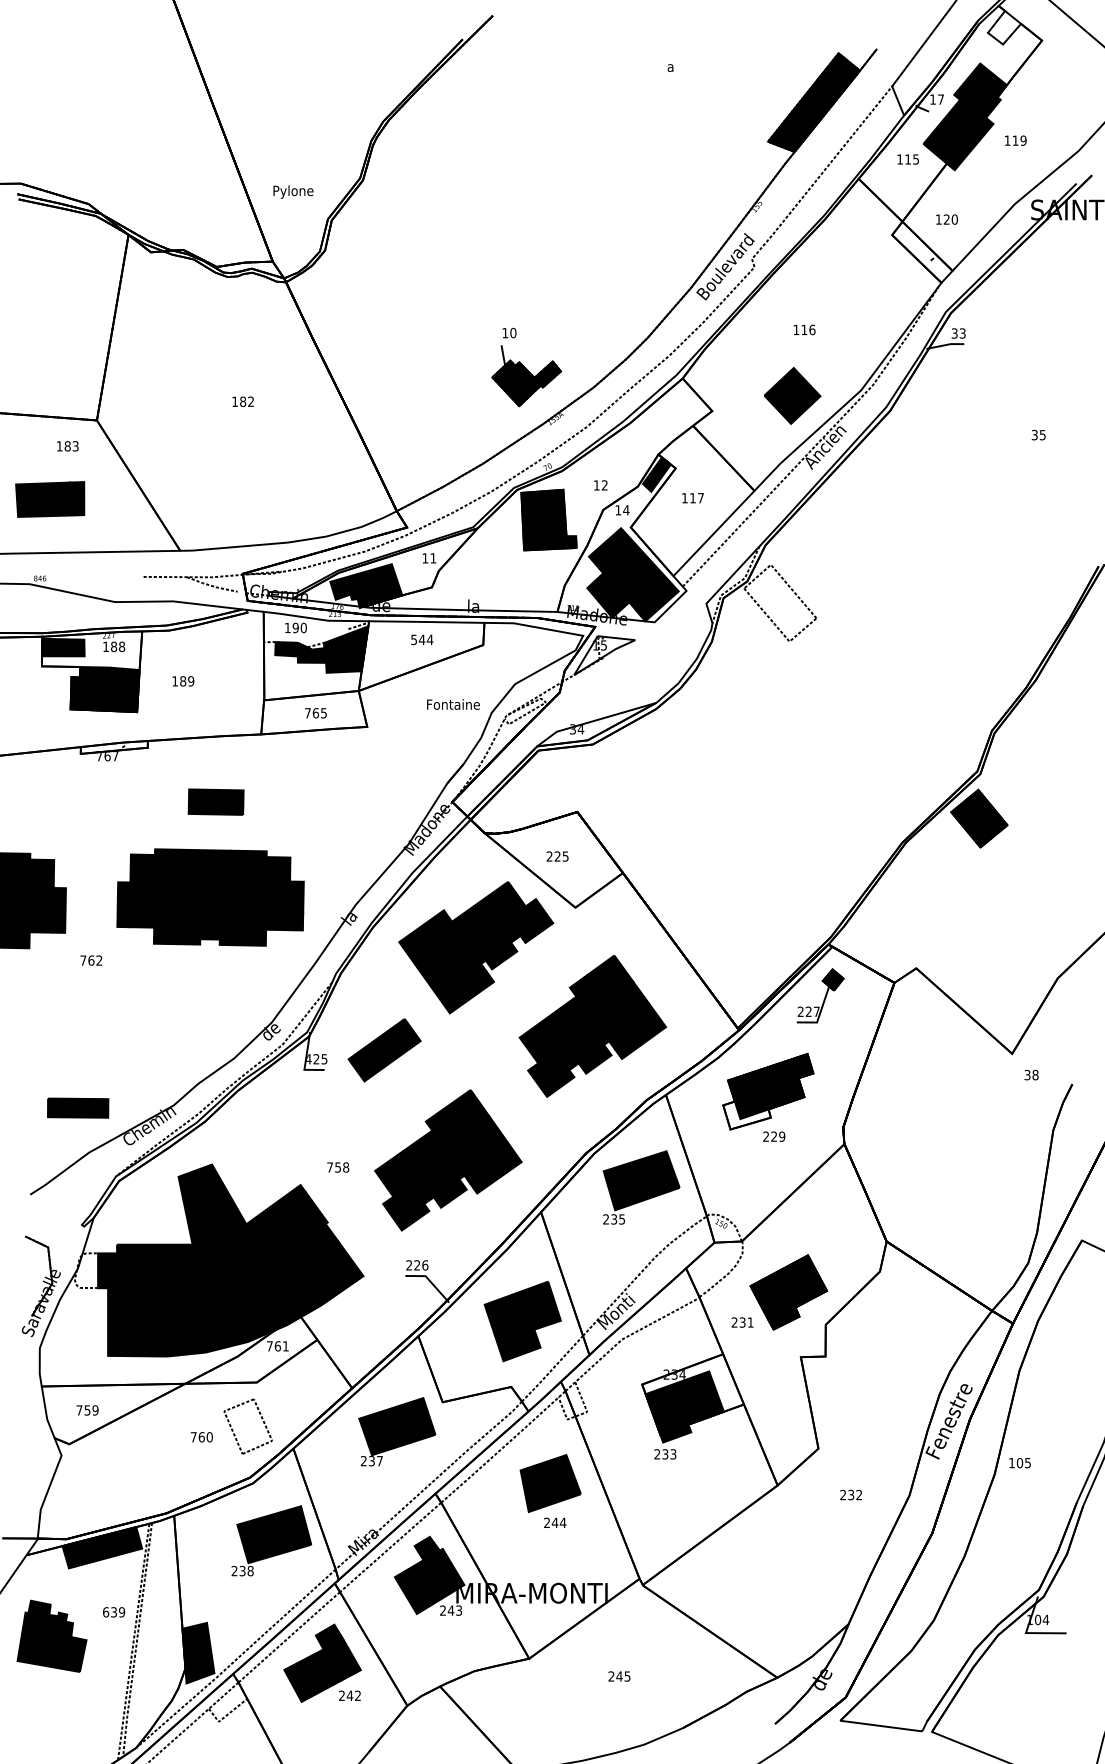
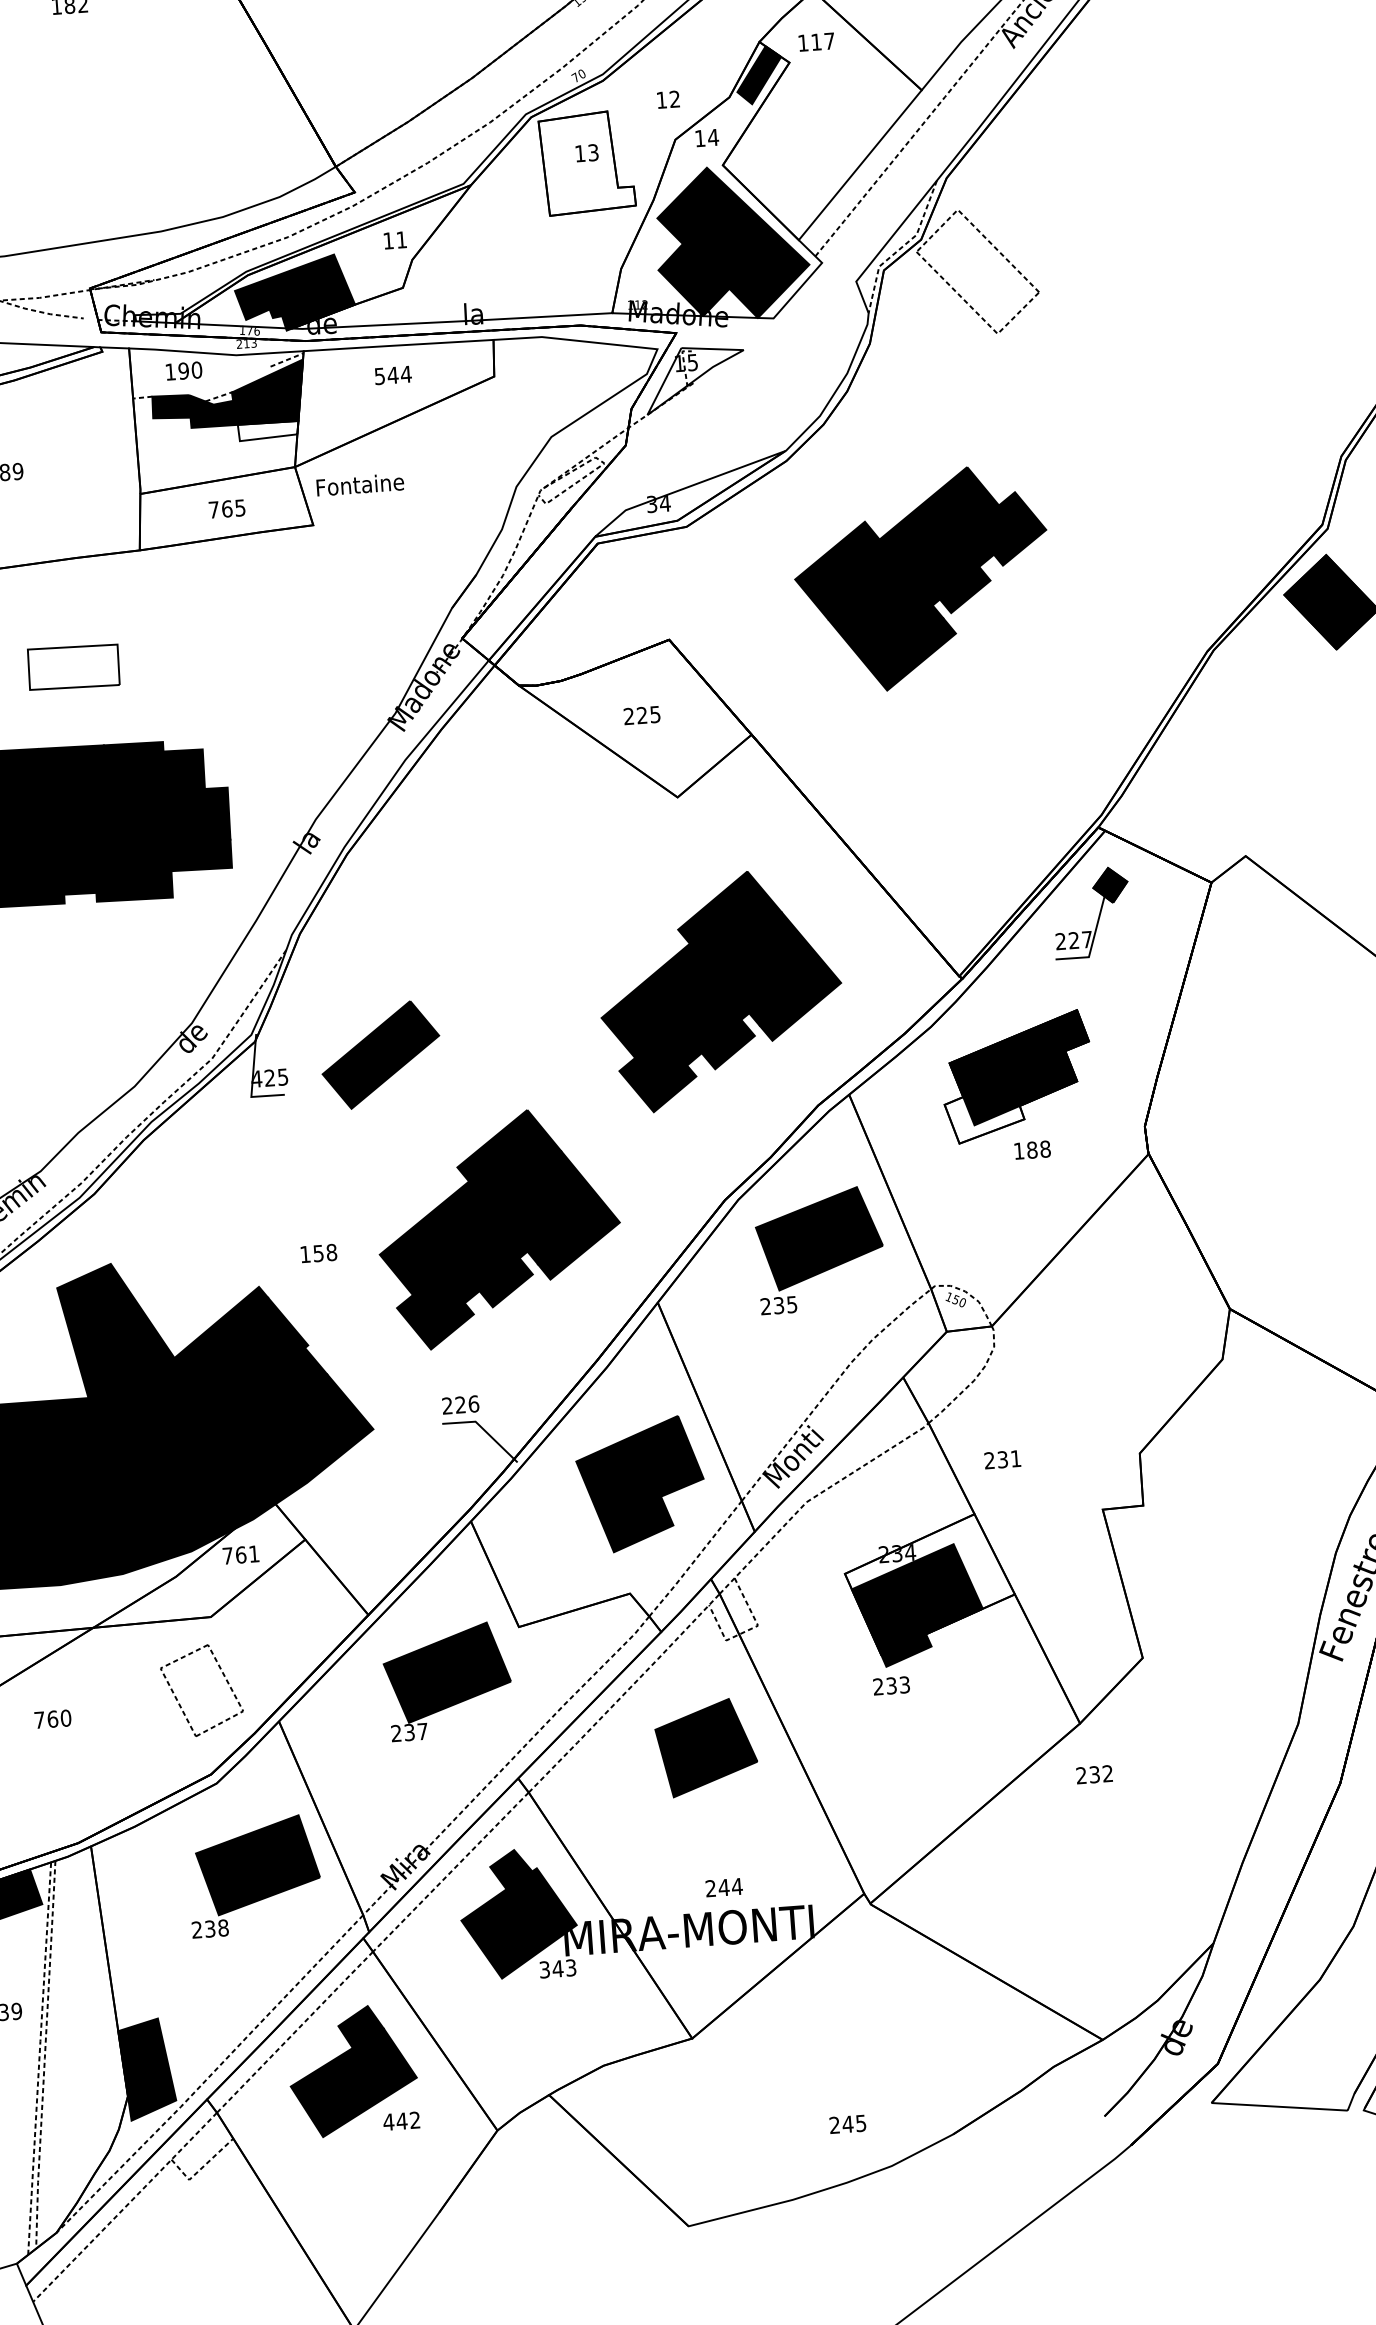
text: (692, 498) -> (815, 42), moved
fill: (548, 519) -> (586, 162), removed
fill: (344, 667) -> (268, 430), removed
text: (453, 704) -> (360, 484), moved
fill: (215, 801) -> (72, 666), removed
part: (476, 947) -> (922, 579), moved
text: (774, 1136) -> (1032, 1149), 229 -> 188
text: (329, 1167) -> (304, 1254), 758 -> 158
part: (788, 1292) -> (1074, 1404), removed
text: (201, 1437) -> (52, 1719), moved
text: (850, 1494) -> (1093, 1773), moved
text: (555, 1522) -> (724, 1886), moved
text: (442, 1610) -> (543, 1969), 243 -> 343
text: (619, 1676) -> (847, 2124), moved
text: (341, 1695) -> (387, 2121), 242 -> 442

